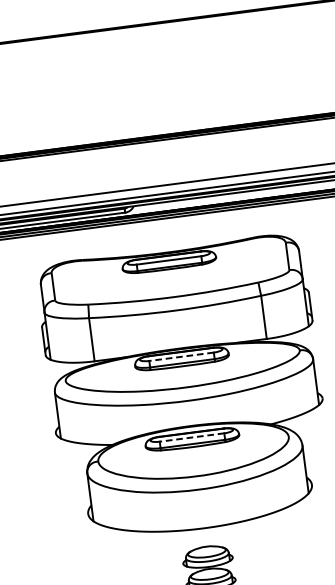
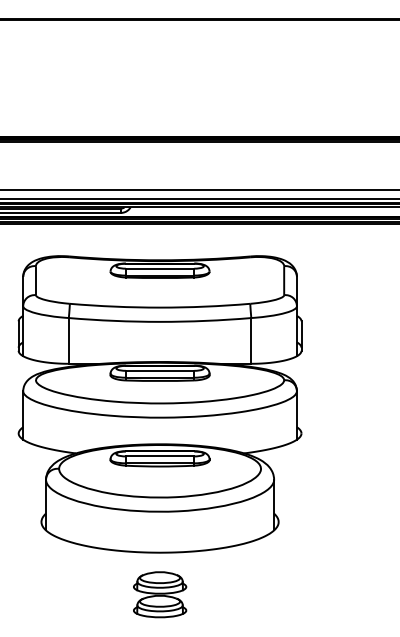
line: (180, 356) -> (159, 370), dashed -> solid
line: (191, 437) -> (159, 456), dashed -> solid

